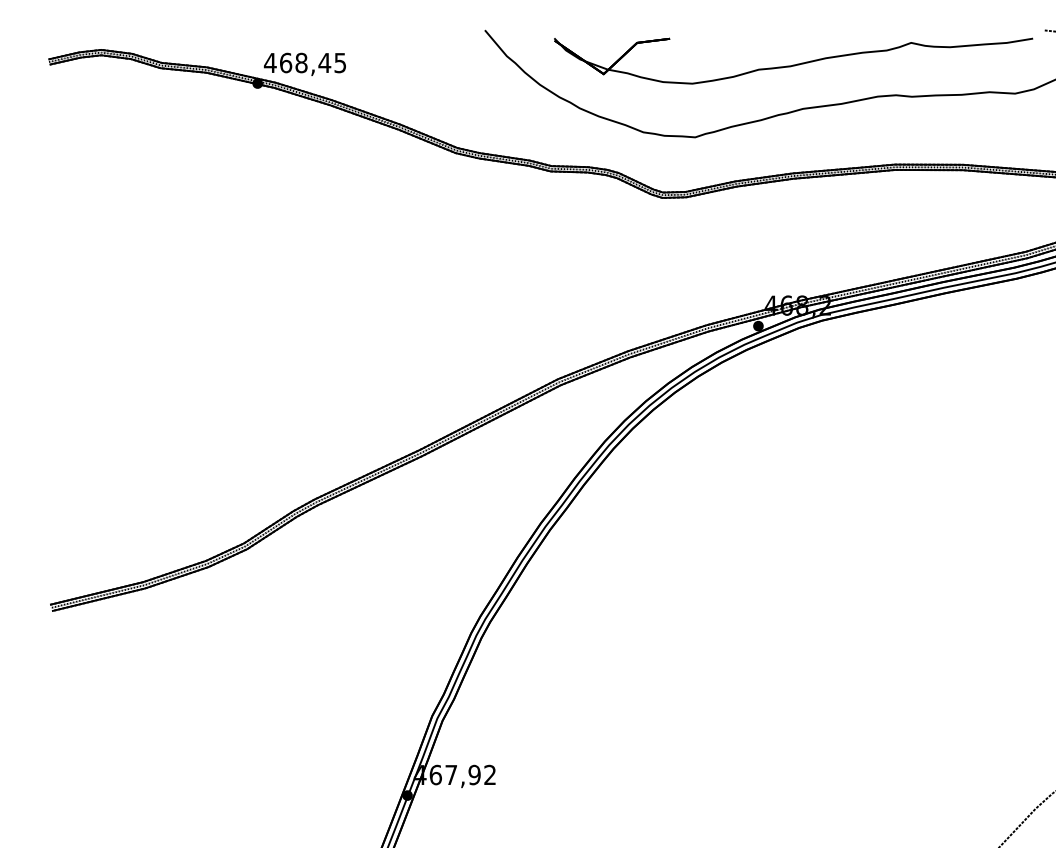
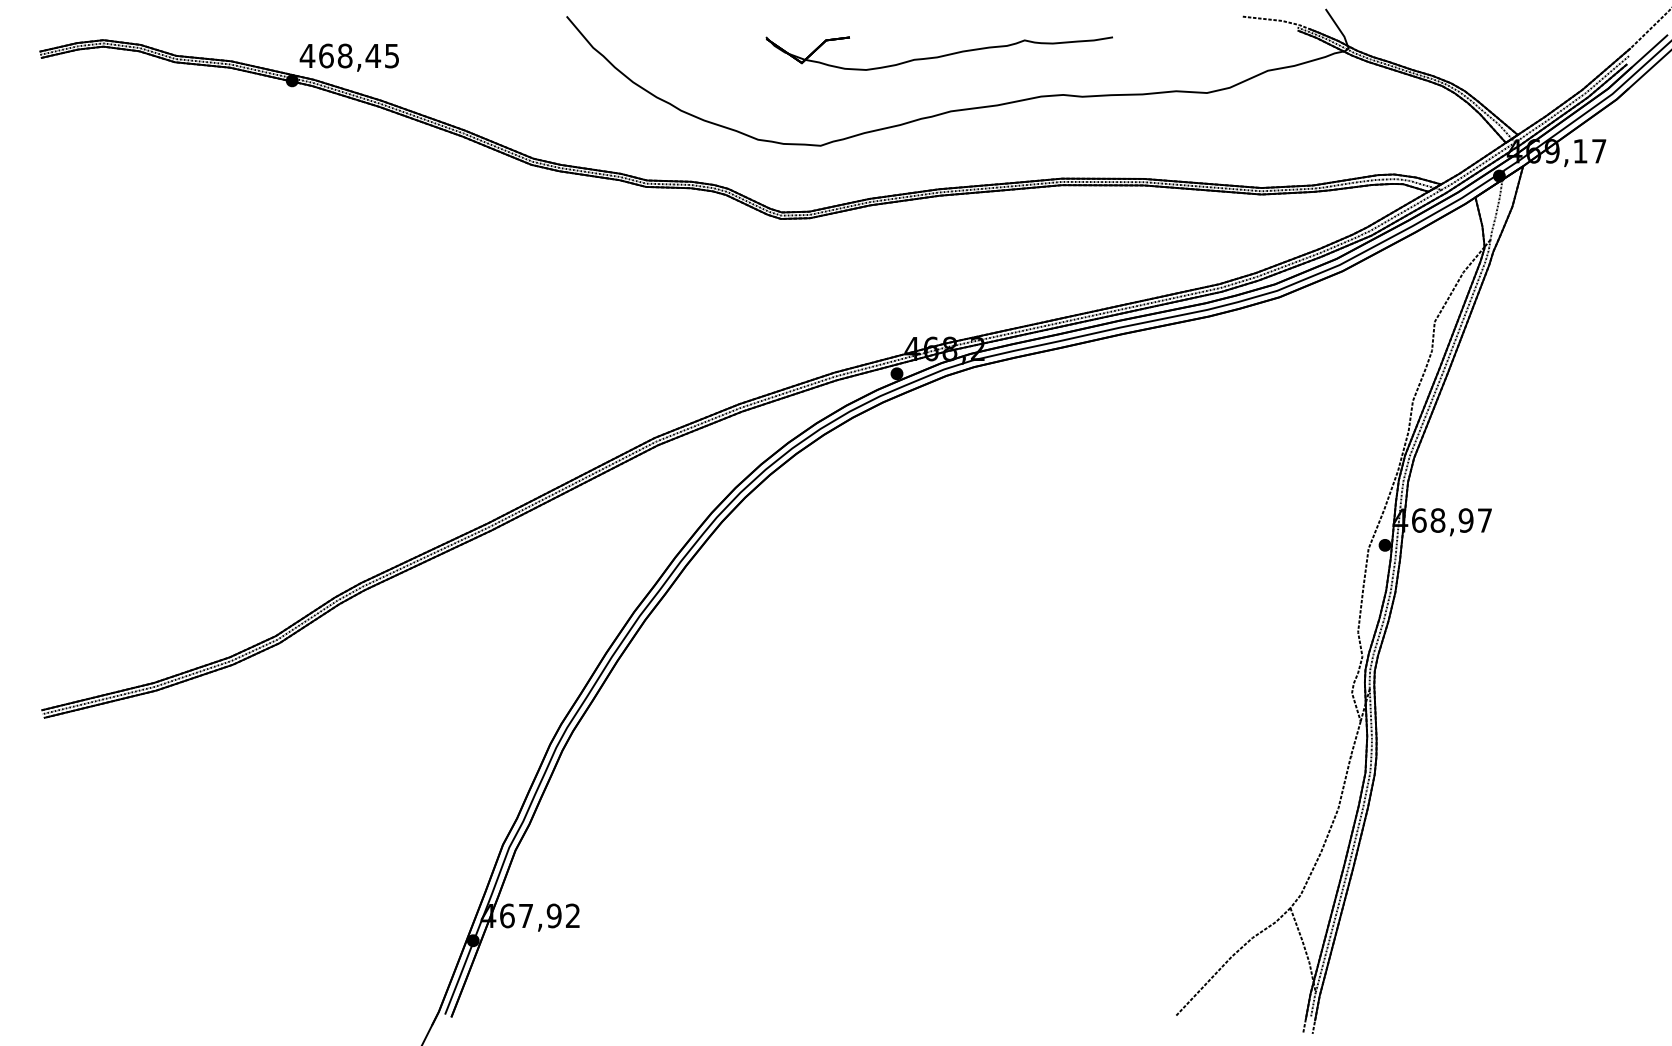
part: (793, 60) -> (939, 53), size x0.6

